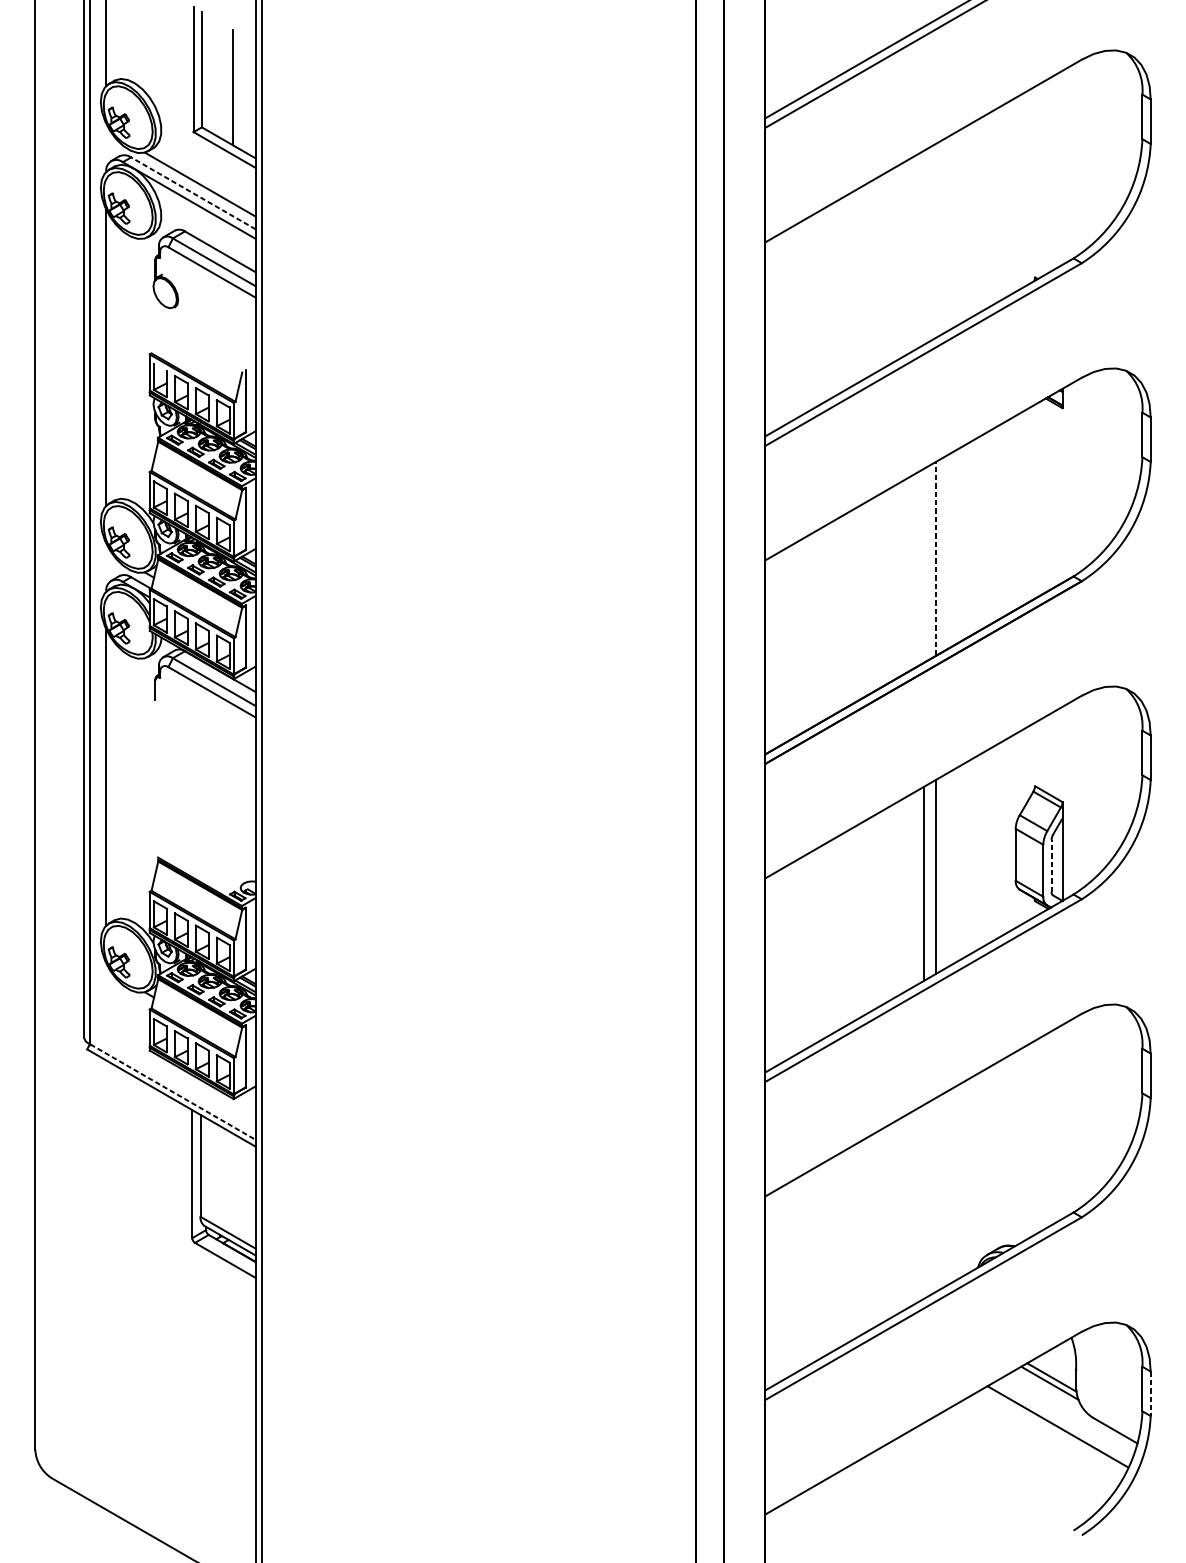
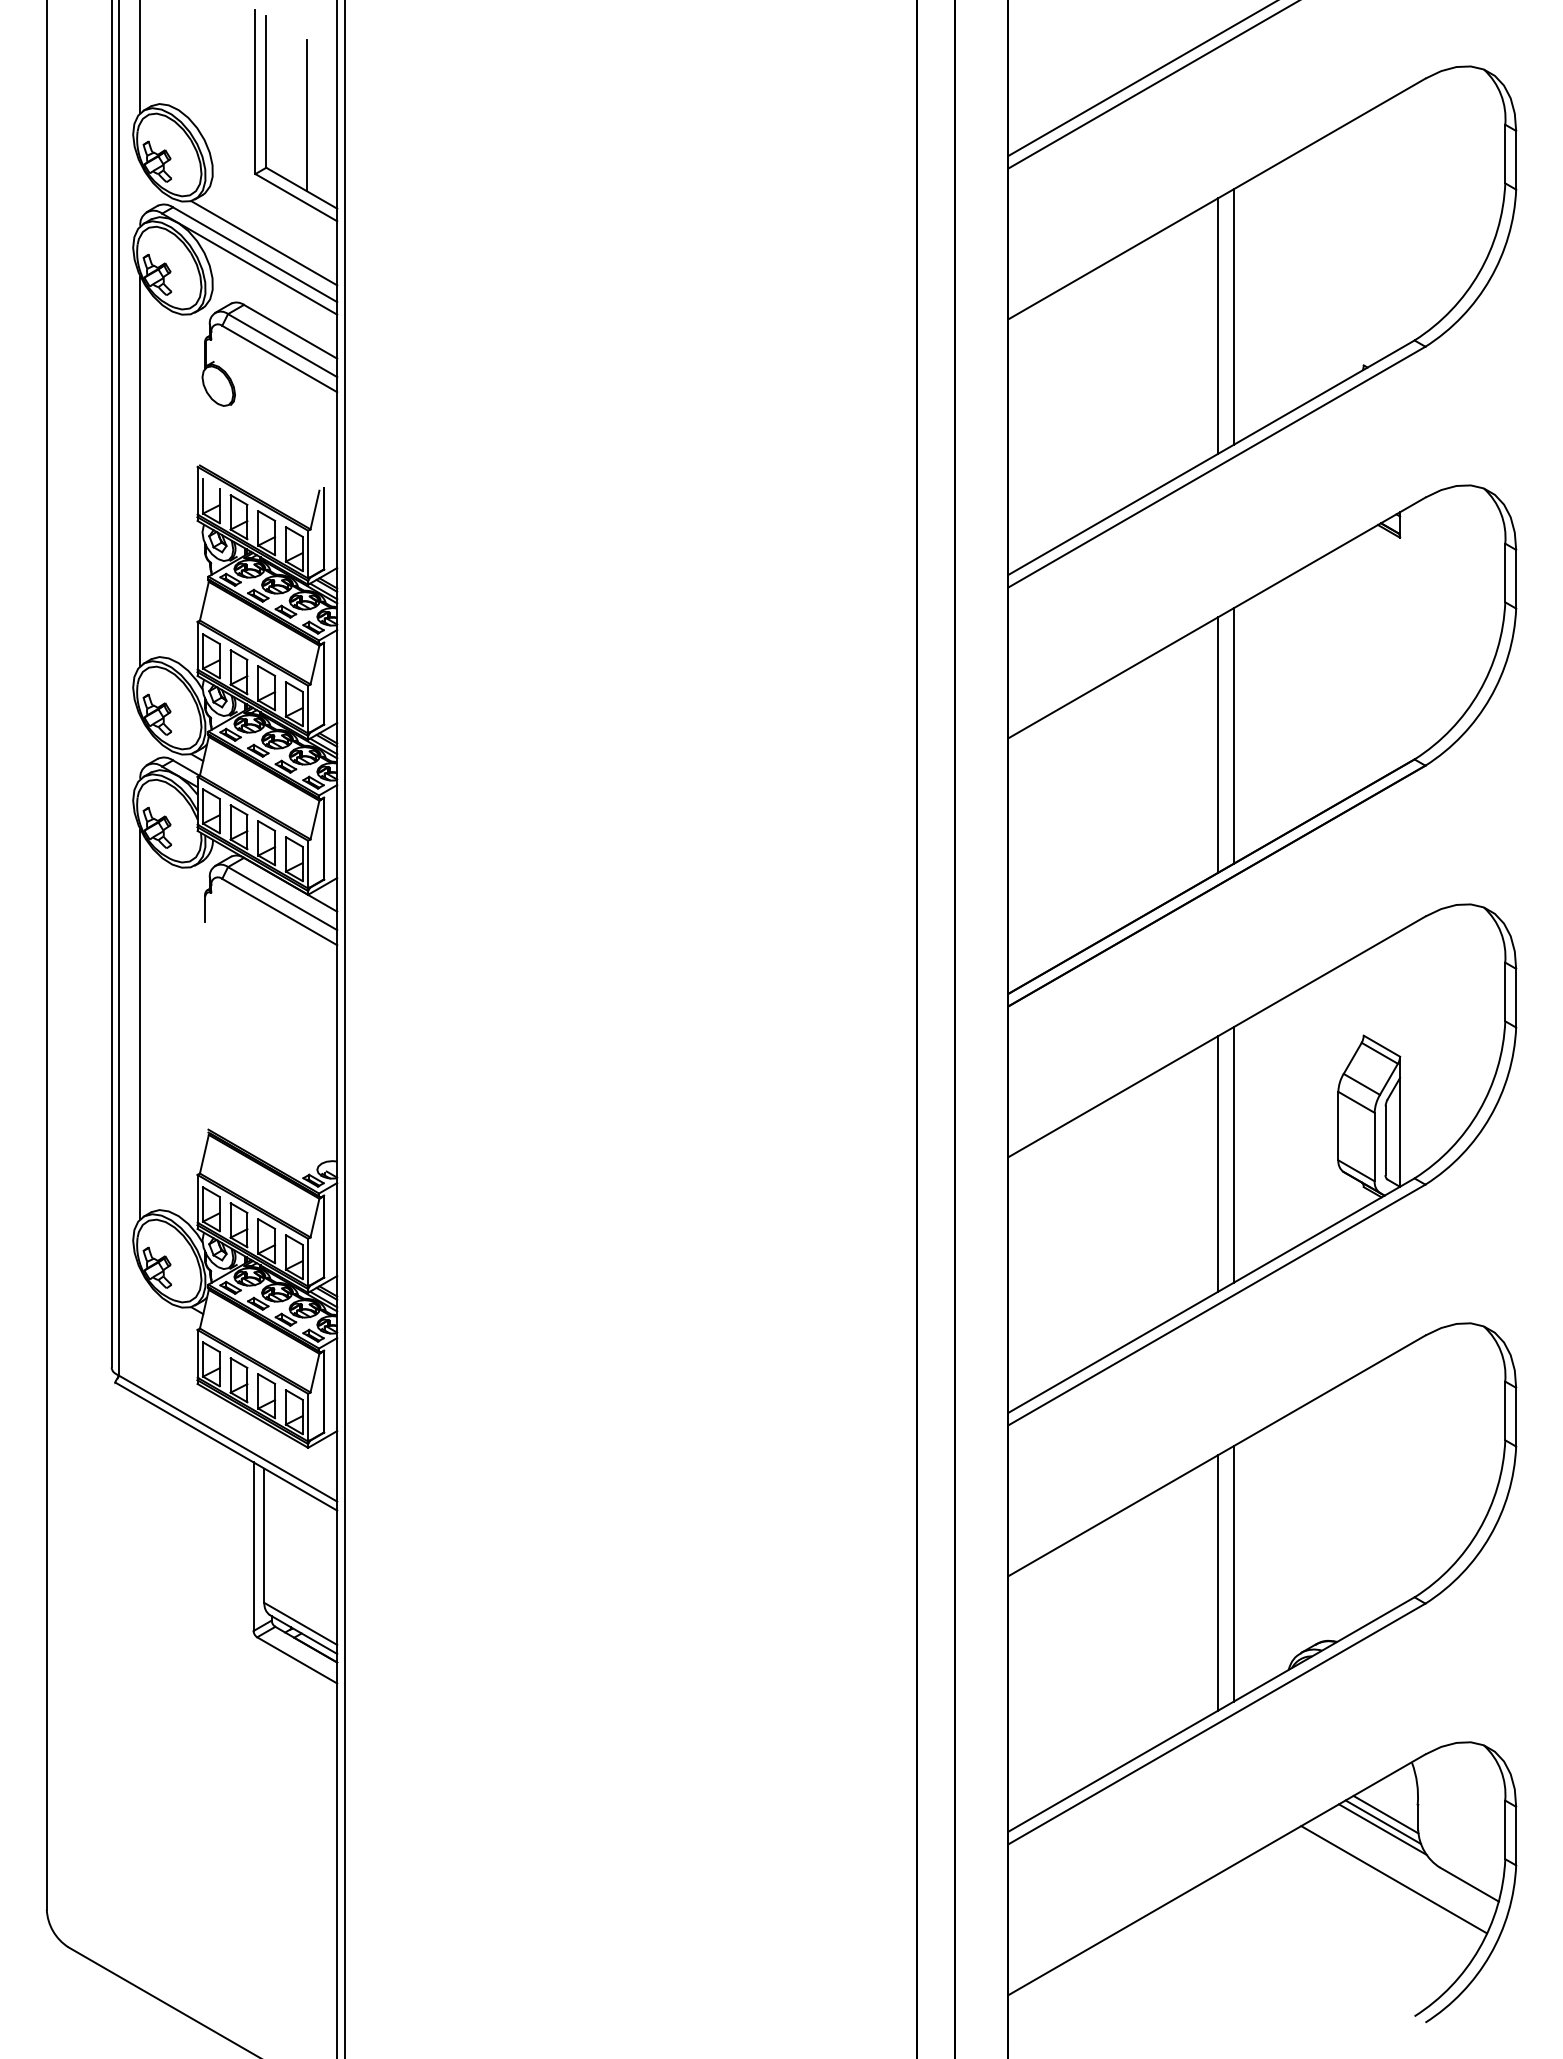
line: (193, 193) -> (255, 254), dashed -> solid
line: (936, 240) -> (1233, 316), added
line: (923, 247) -> (1217, 325), added
line: (936, 558) -> (1233, 735), dashed -> solid
line: (923, 565) -> (1217, 744), added
line: (1051, 865) -> (1385, 1140), dashed -> solid
line: (173, 1091) -> (228, 1438), dashed -> solid
line: (936, 1194) -> (1233, 1573), added
line: (923, 1201) -> (1217, 1582), added
line: (1049, 1388) -> (1382, 1829), added
line: (1150, 1394) -> (1516, 1836), dashed -> solid

